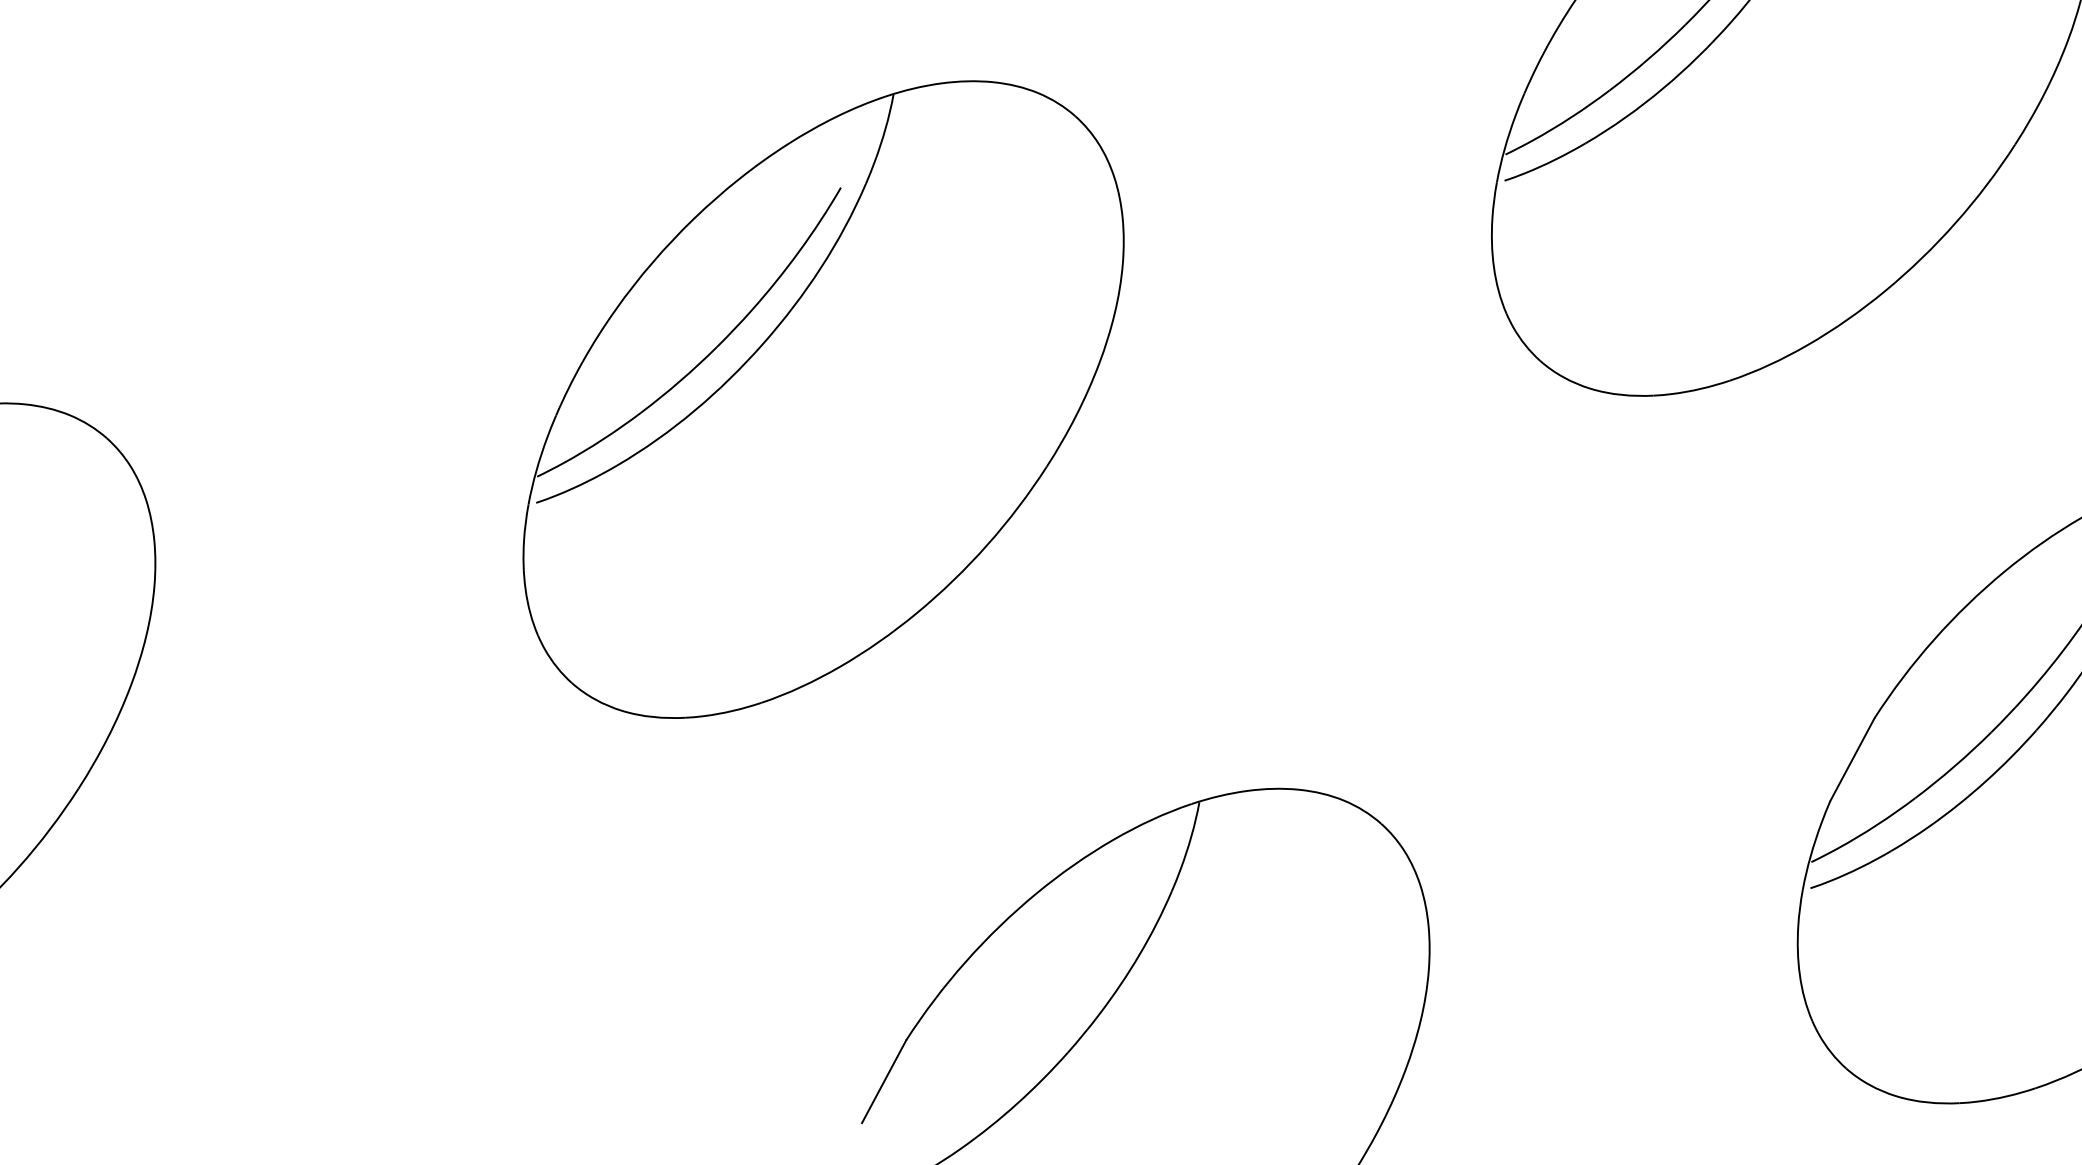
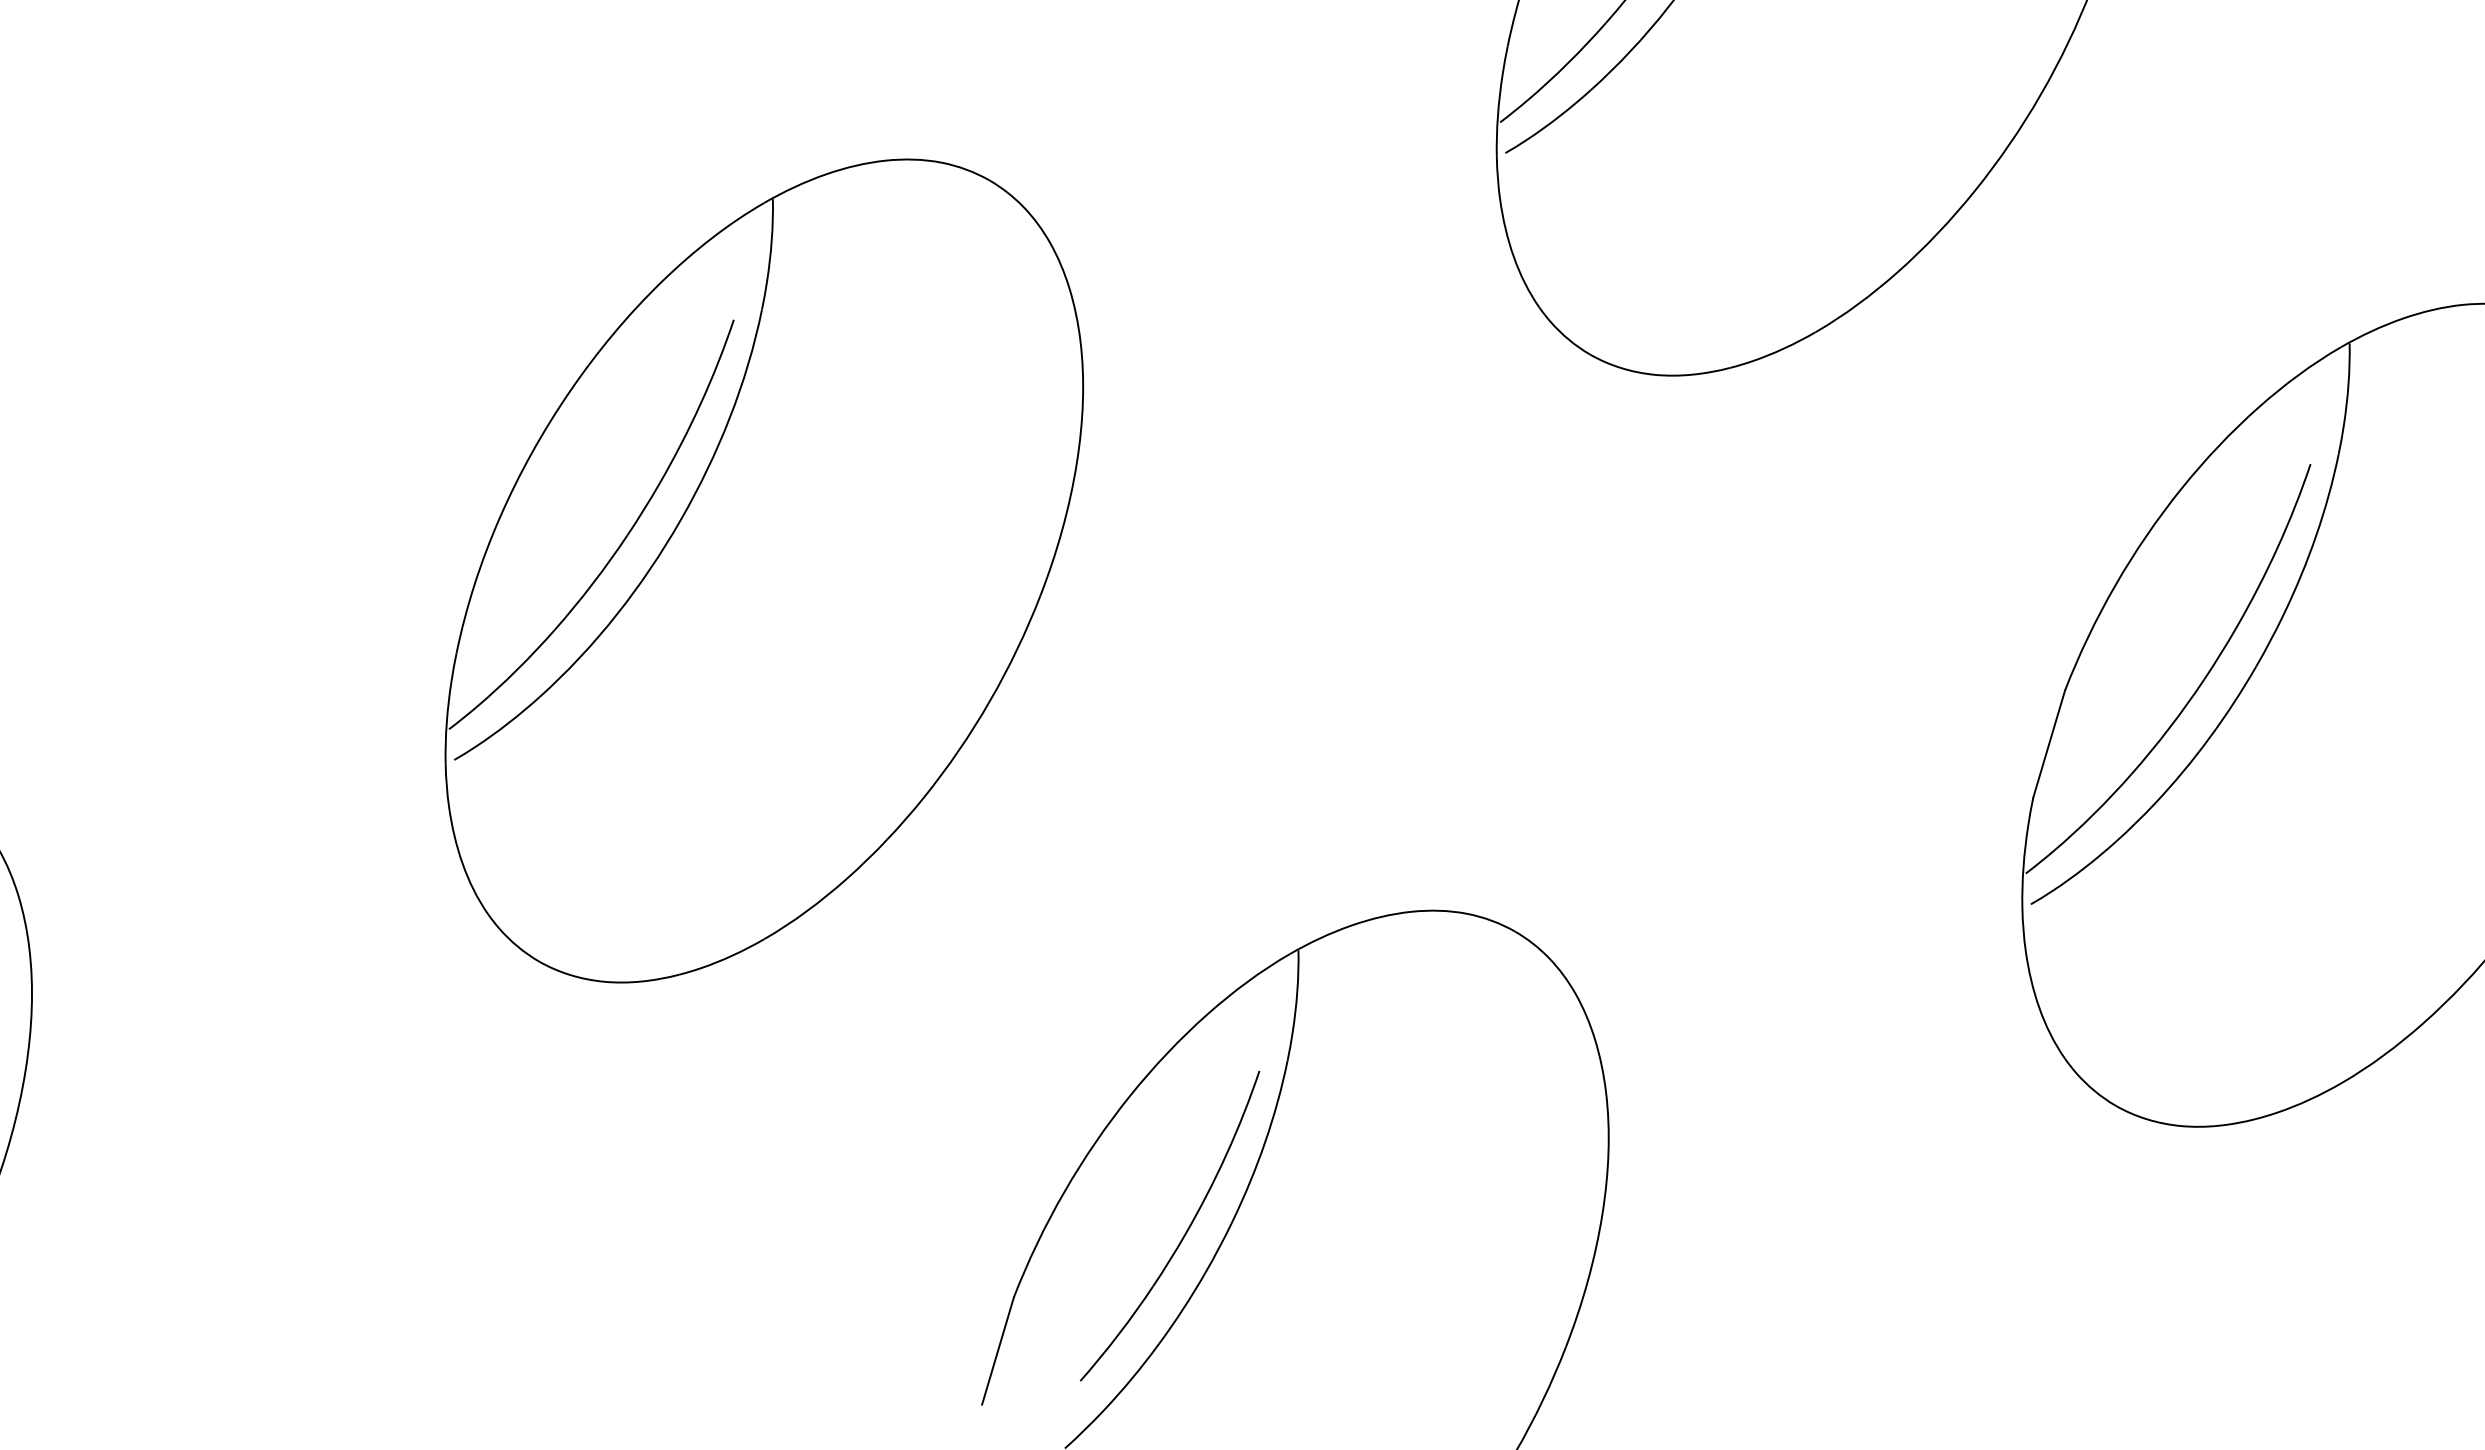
part: (1057, 1016) -> (1184, 1233), added

